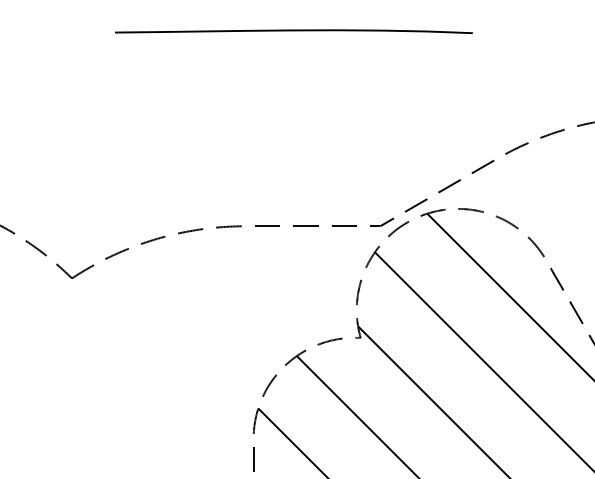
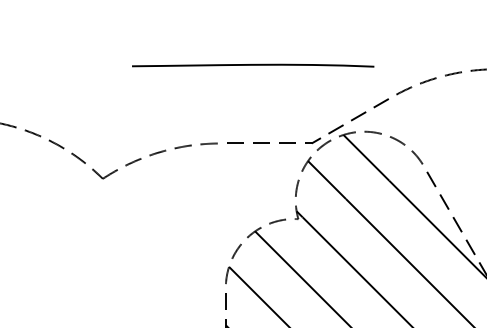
curve: (294, 31) -> (253, 65), moved

